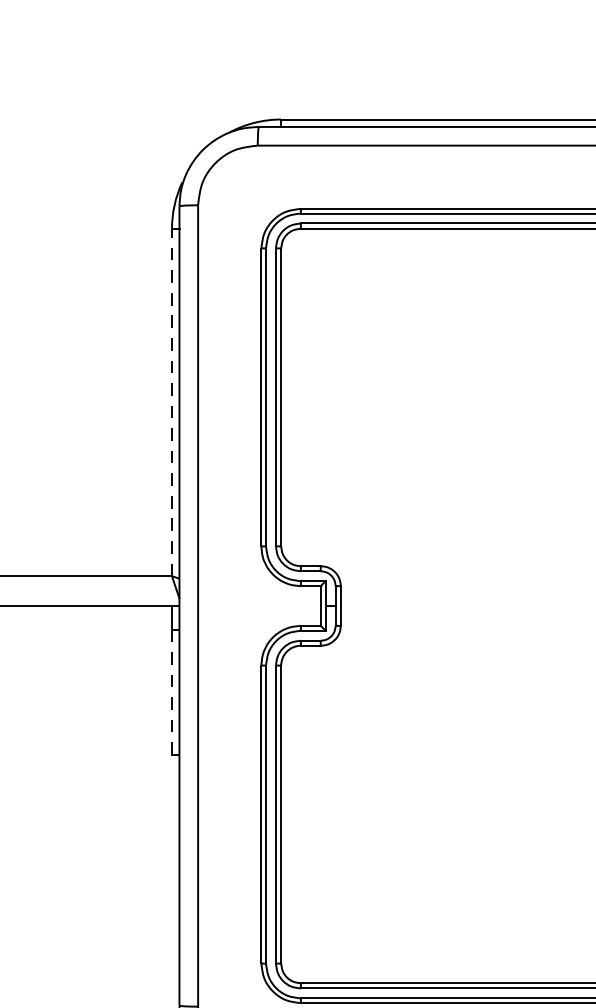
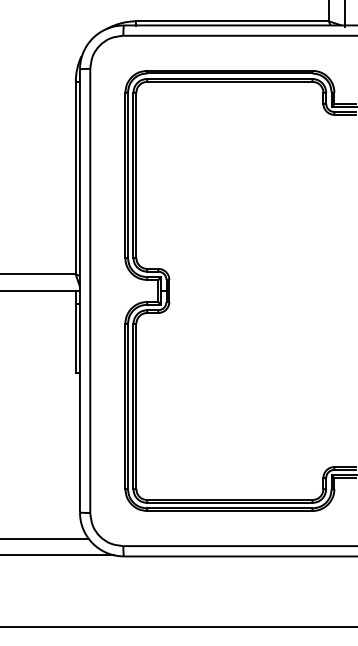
line: (171, 401) -> (75, 177), dashed -> solid
line: (171, 691) -> (75, 338), dashed -> solid

